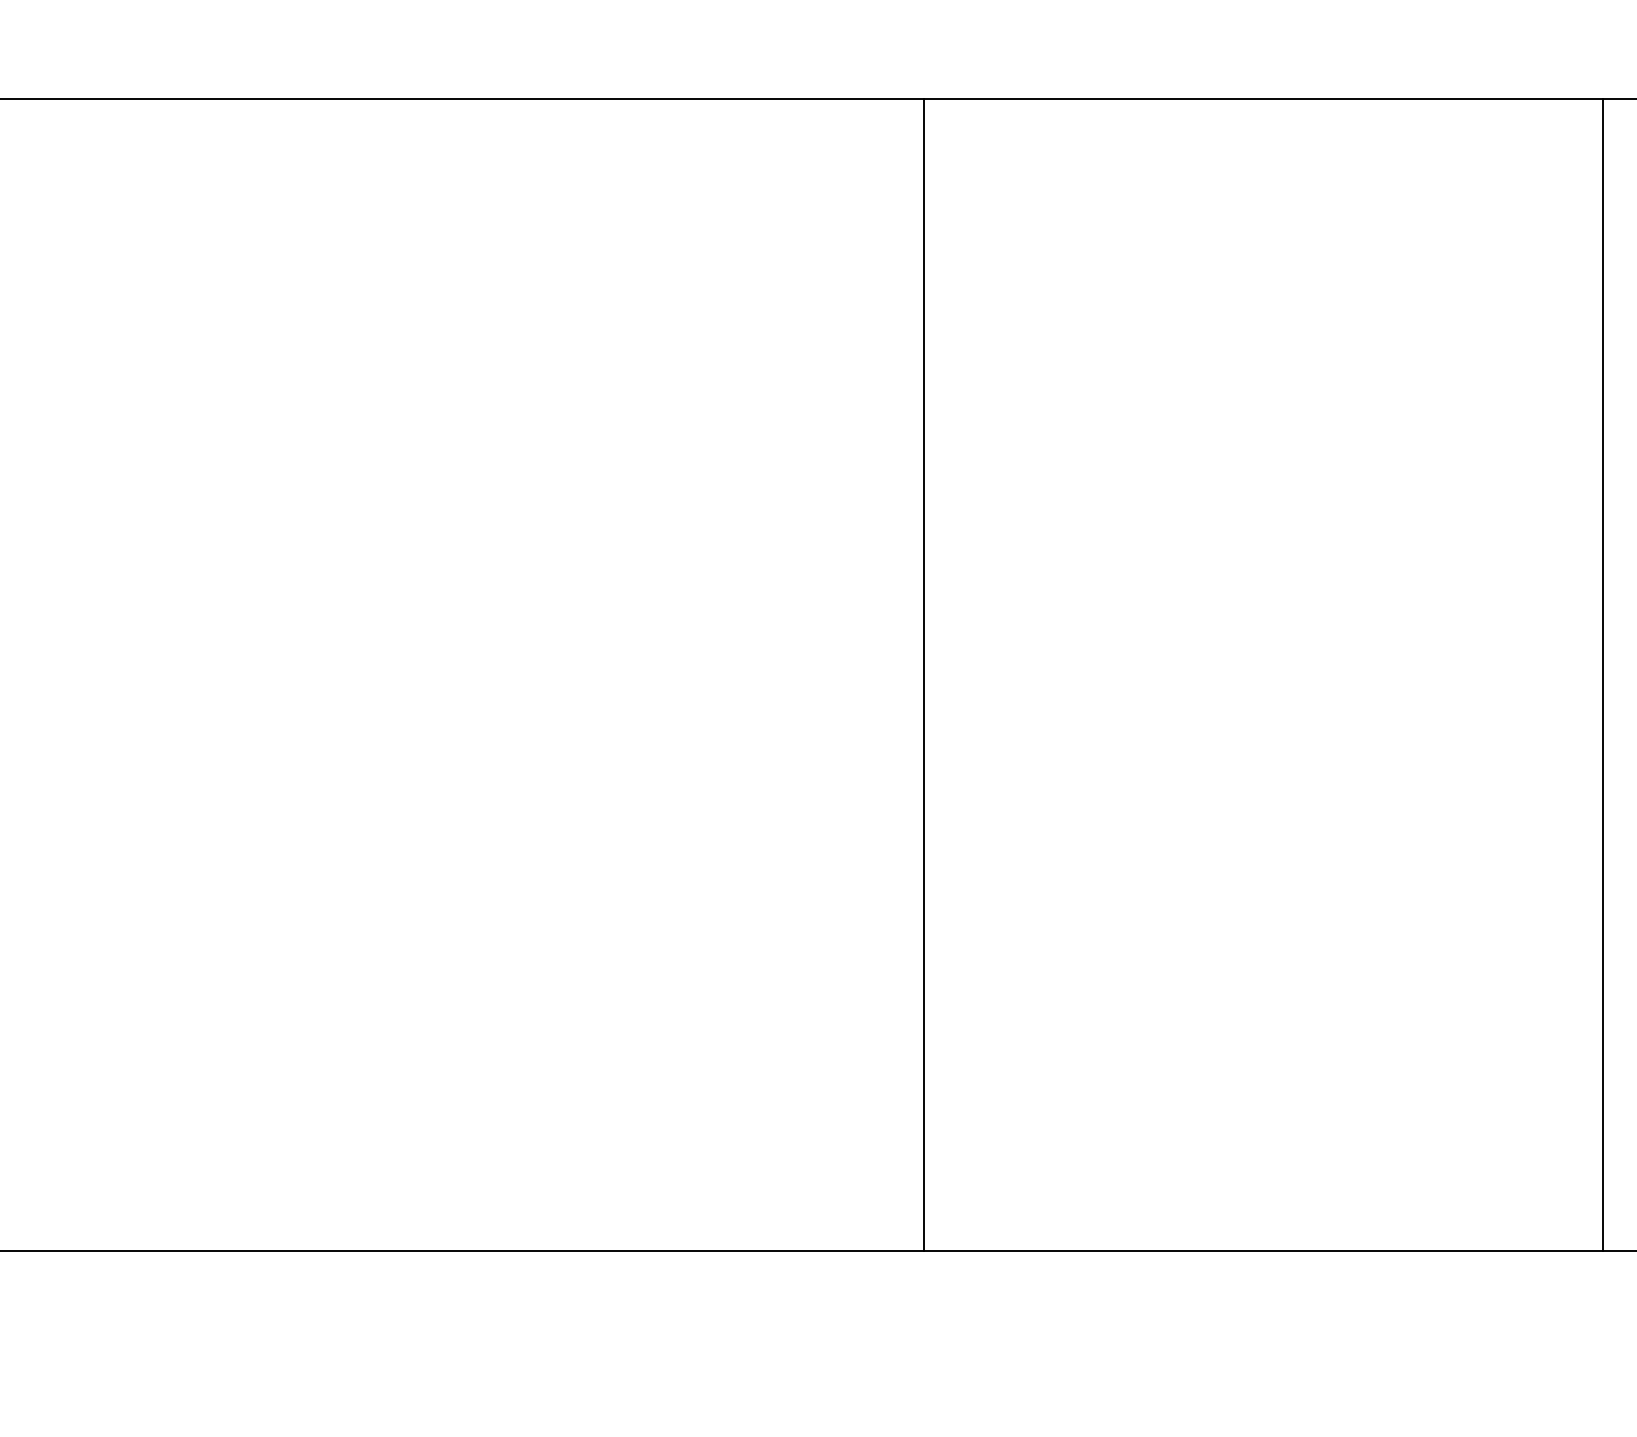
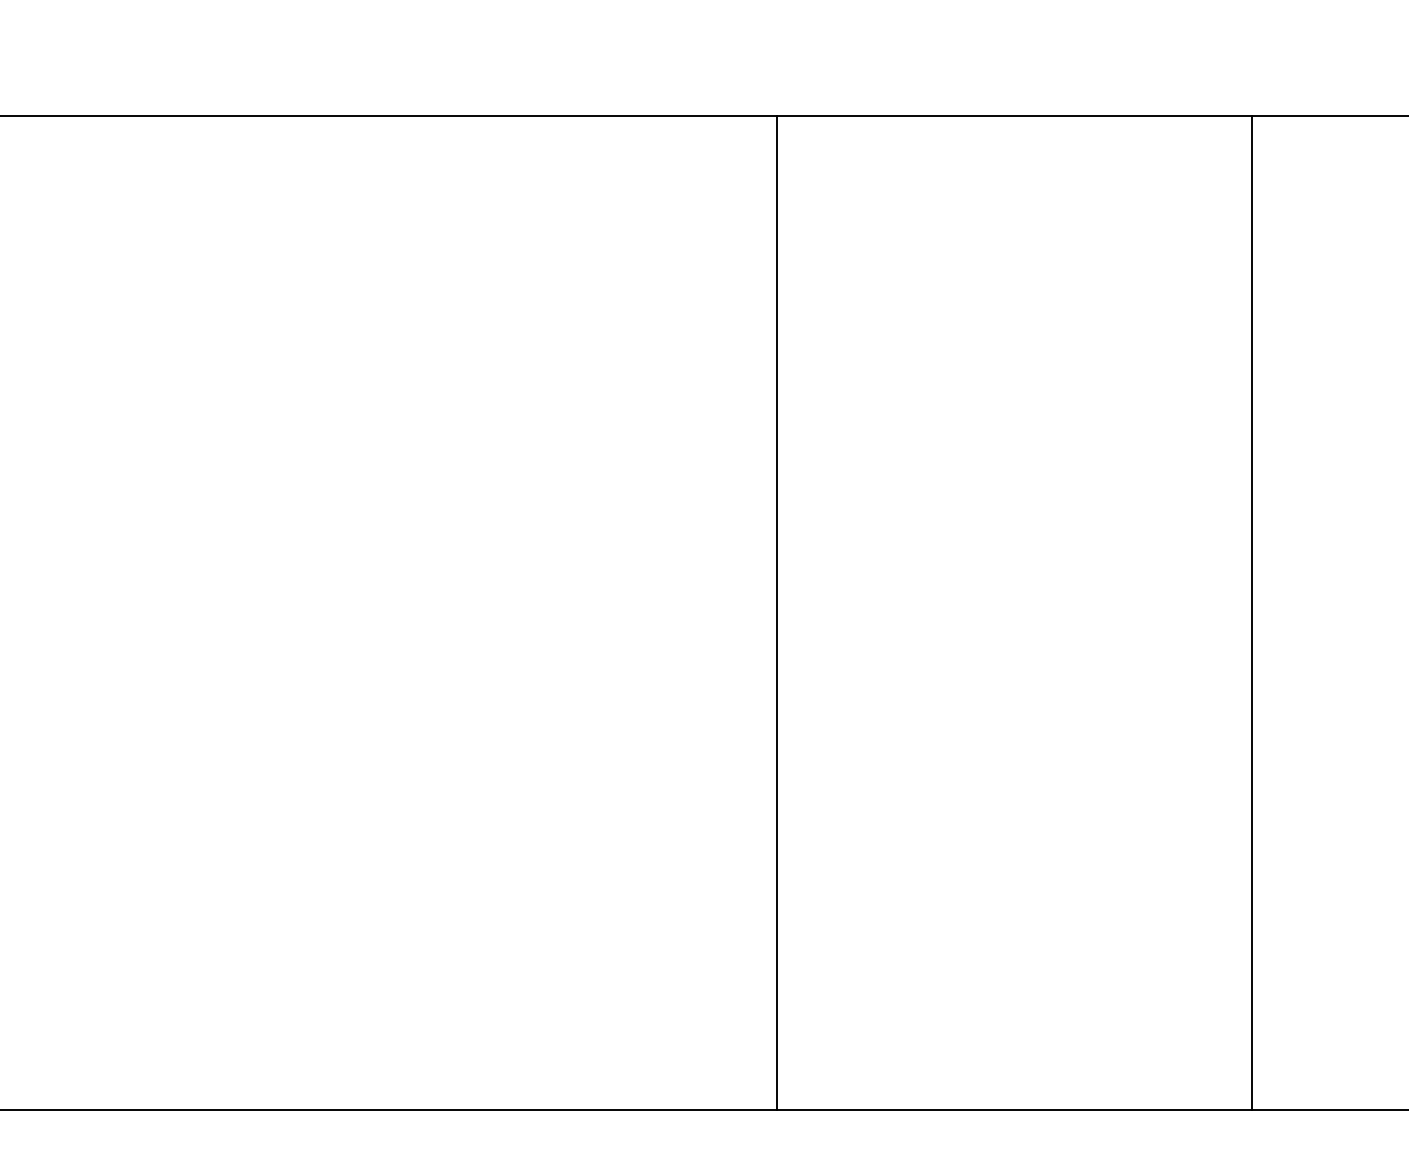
line: (923, 674) -> (776, 612), moved
line: (1603, 674) -> (1252, 612), moved

